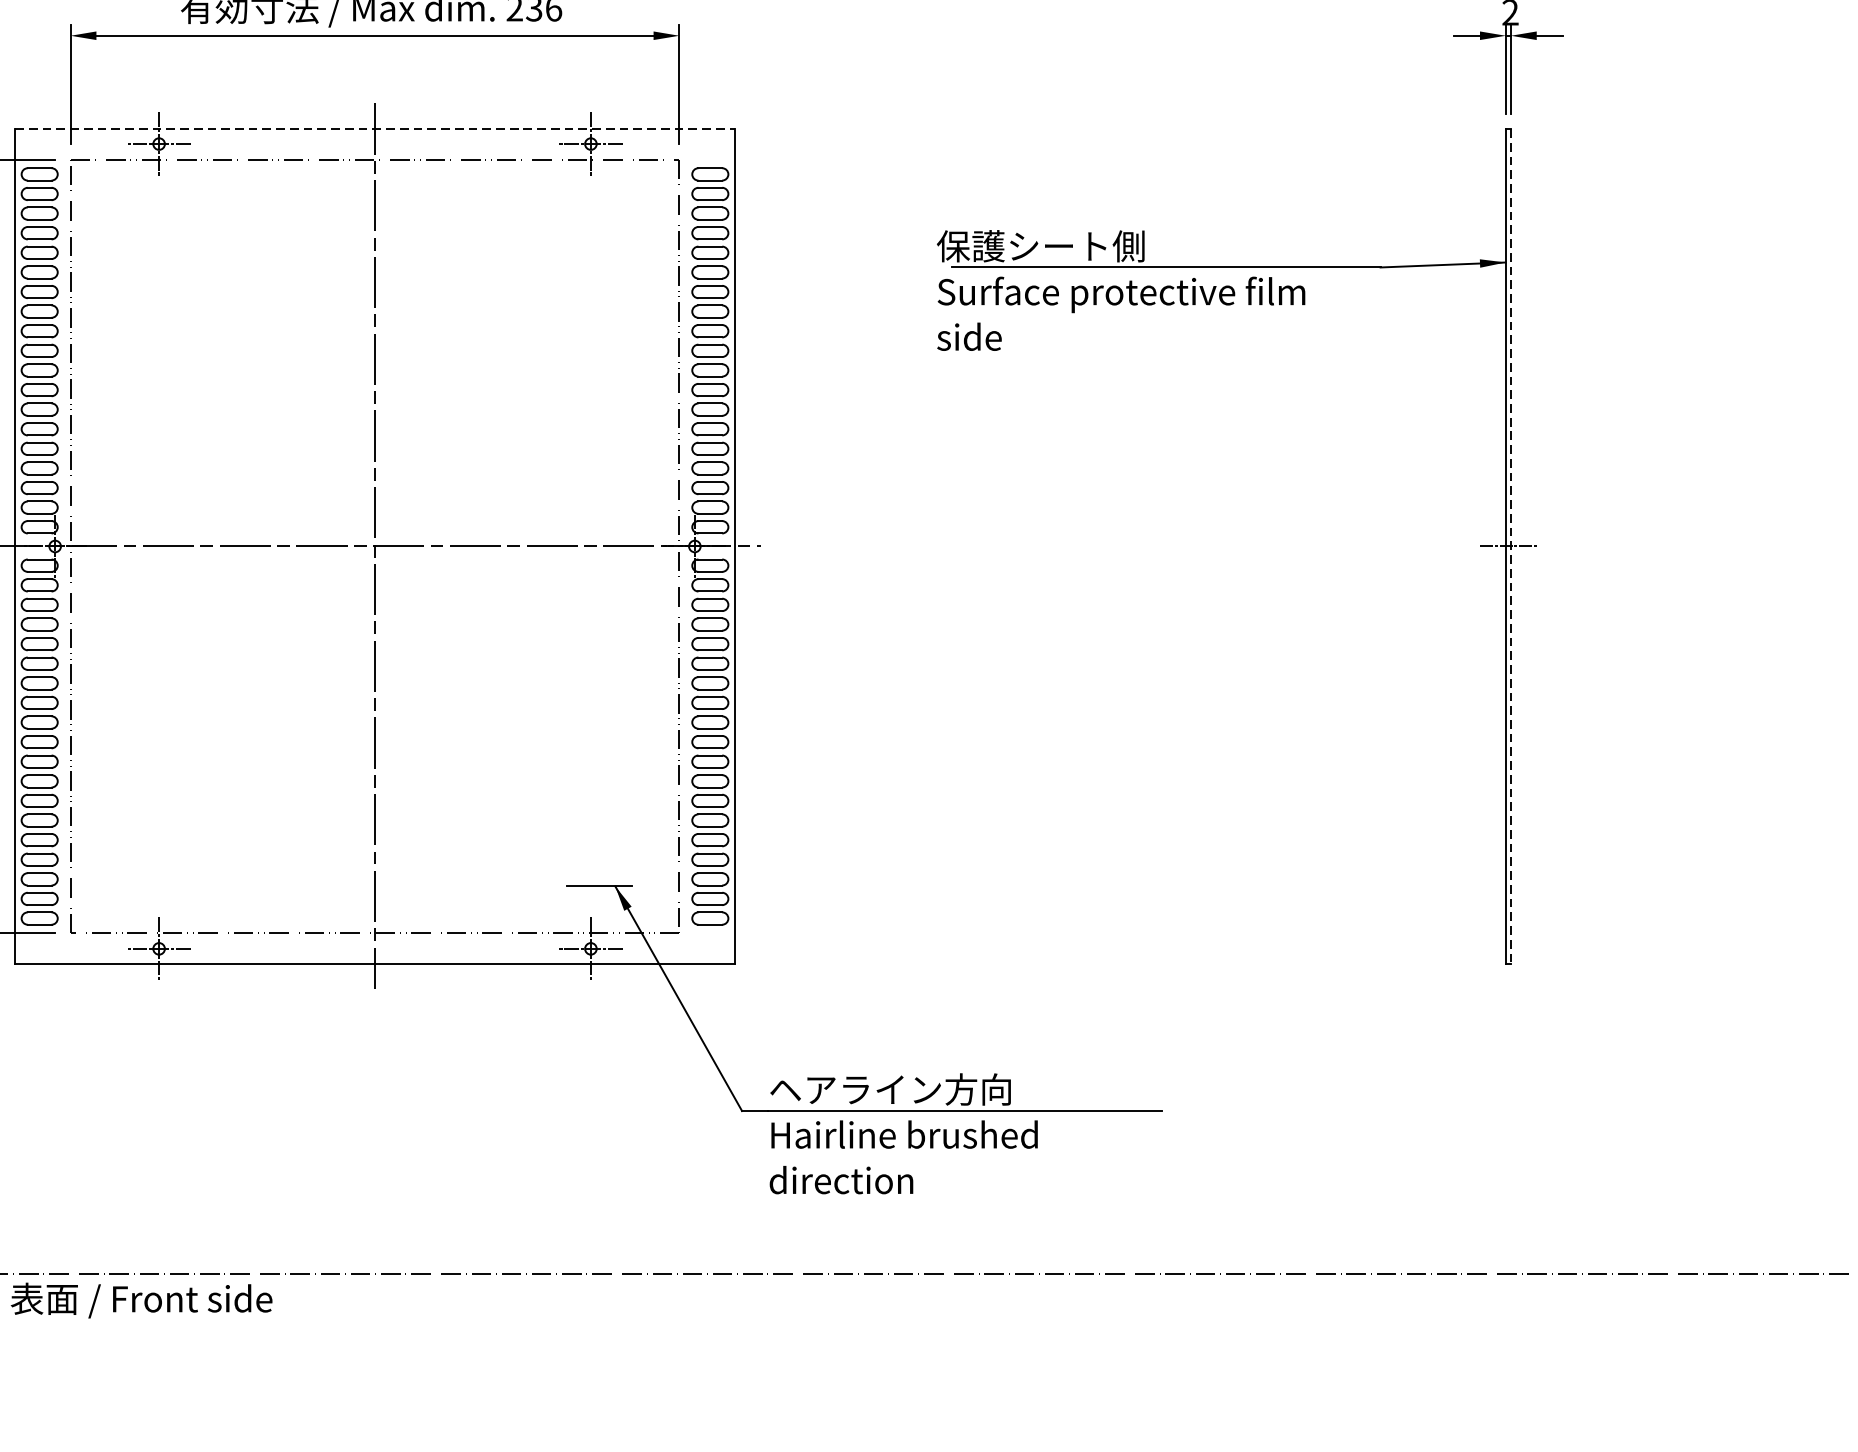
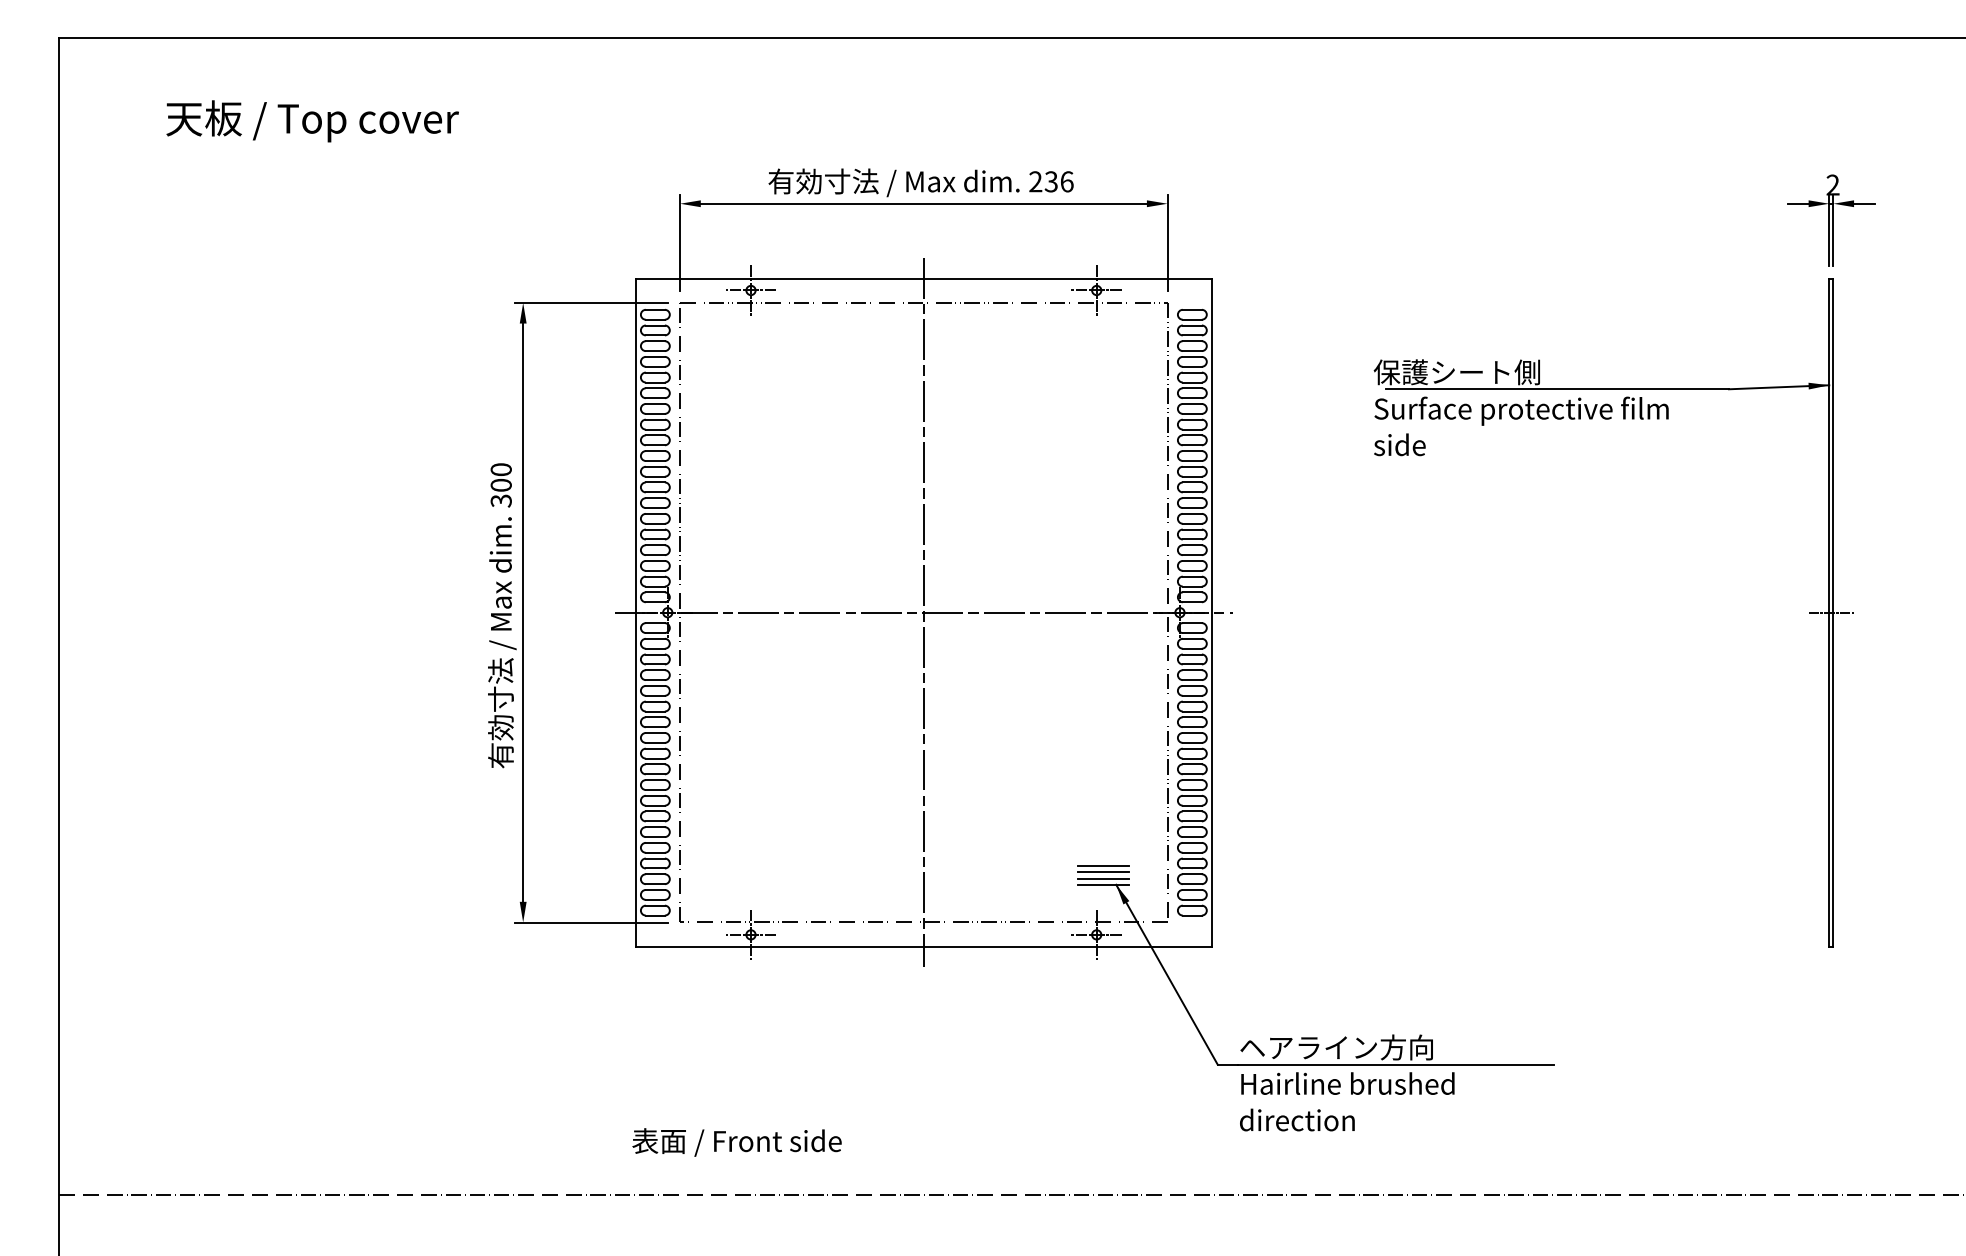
line: (375, 129) -> (924, 278), dashed -> solid
line: (1511, 547) -> (1833, 613), dashed -> solid
line: (599, 863) -> (1103, 866), added
line: (599, 870) -> (1103, 872), added
line: (599, 878) -> (1103, 878), added
text: (141, 1300) -> (736, 1142), moved

